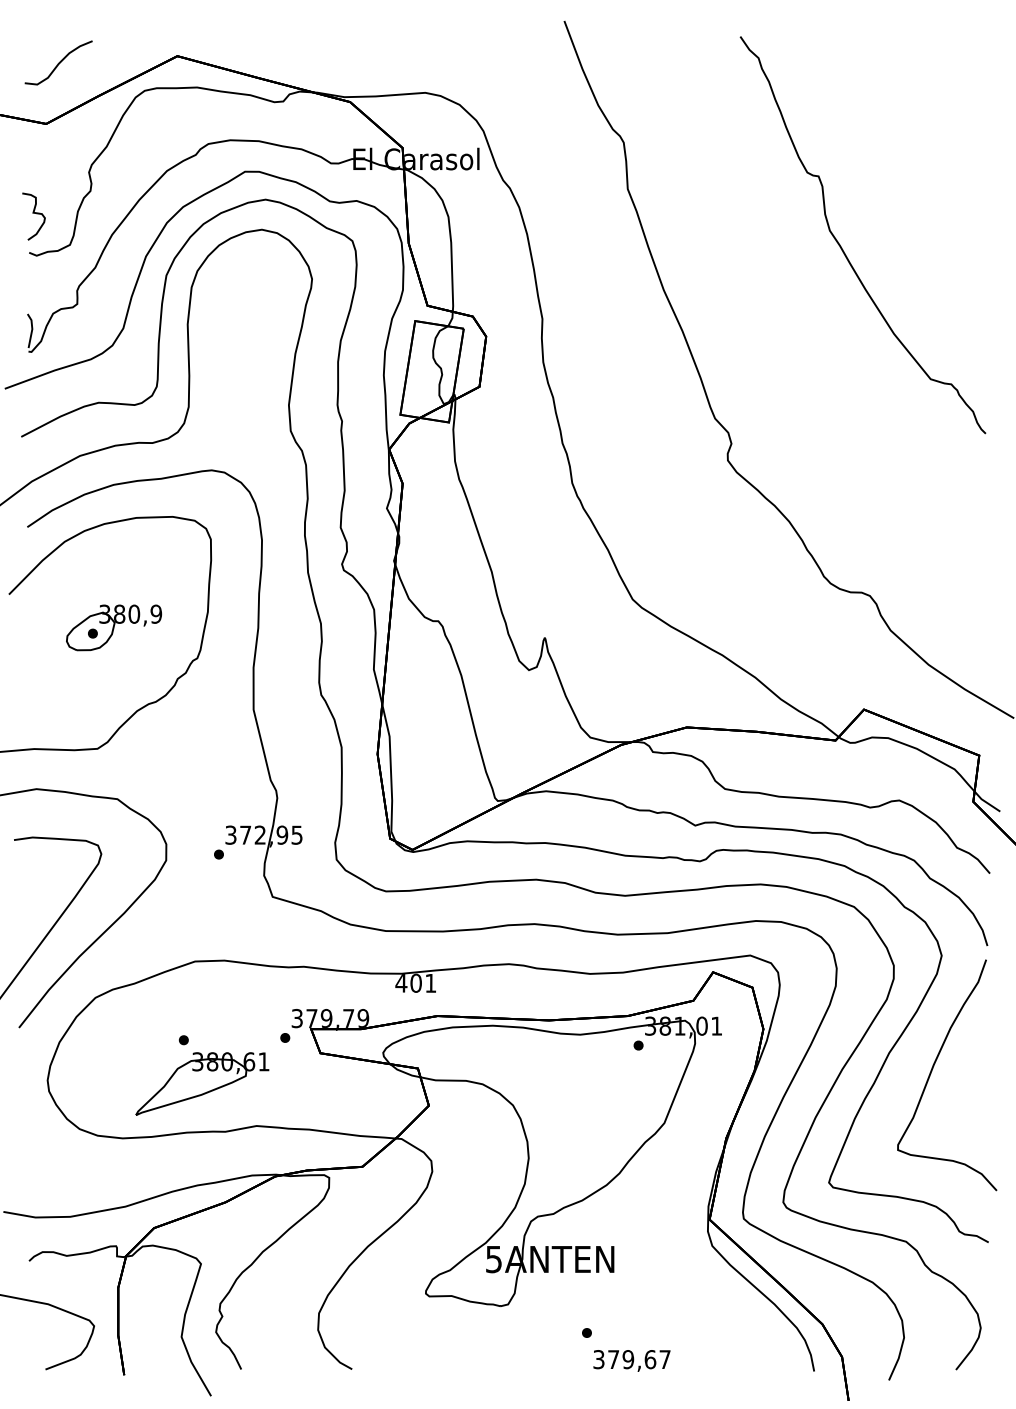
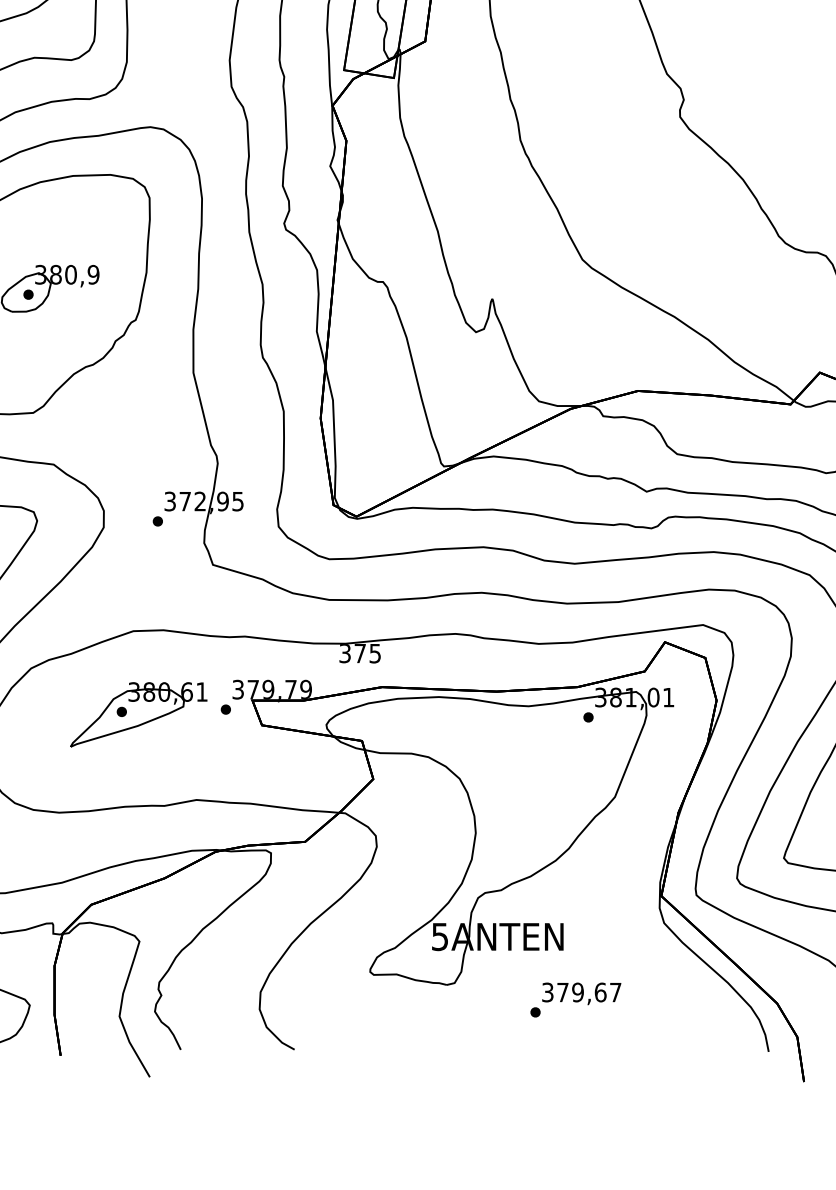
text: (415, 982) -> (359, 652), 401 -> 375
part: (202, 1083) -> (138, 714), moved
text: (631, 1360) -> (581, 993), moved

